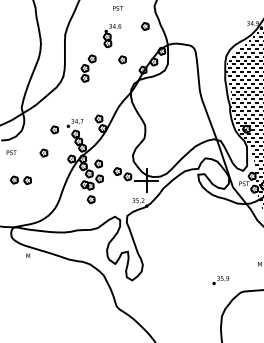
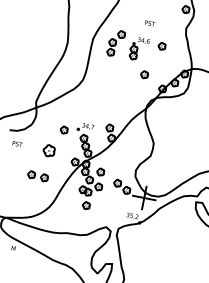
part: (145, 26) -> (162, 46), moved
part: (88, 68) -> (116, 43), moved
part: (43, 152) -> (48, 150), size x1.6
part: (20, 179) -> (37, 175), moved

